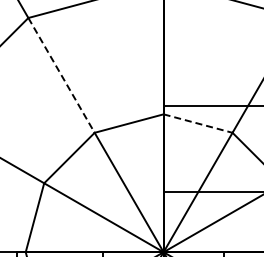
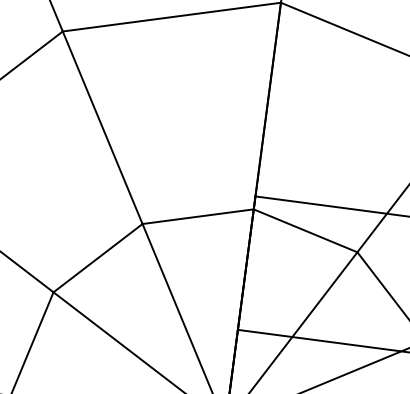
line: (61, 75) -> (102, 127), dashed -> solid
line: (198, 123) -> (306, 230), dashed -> solid

